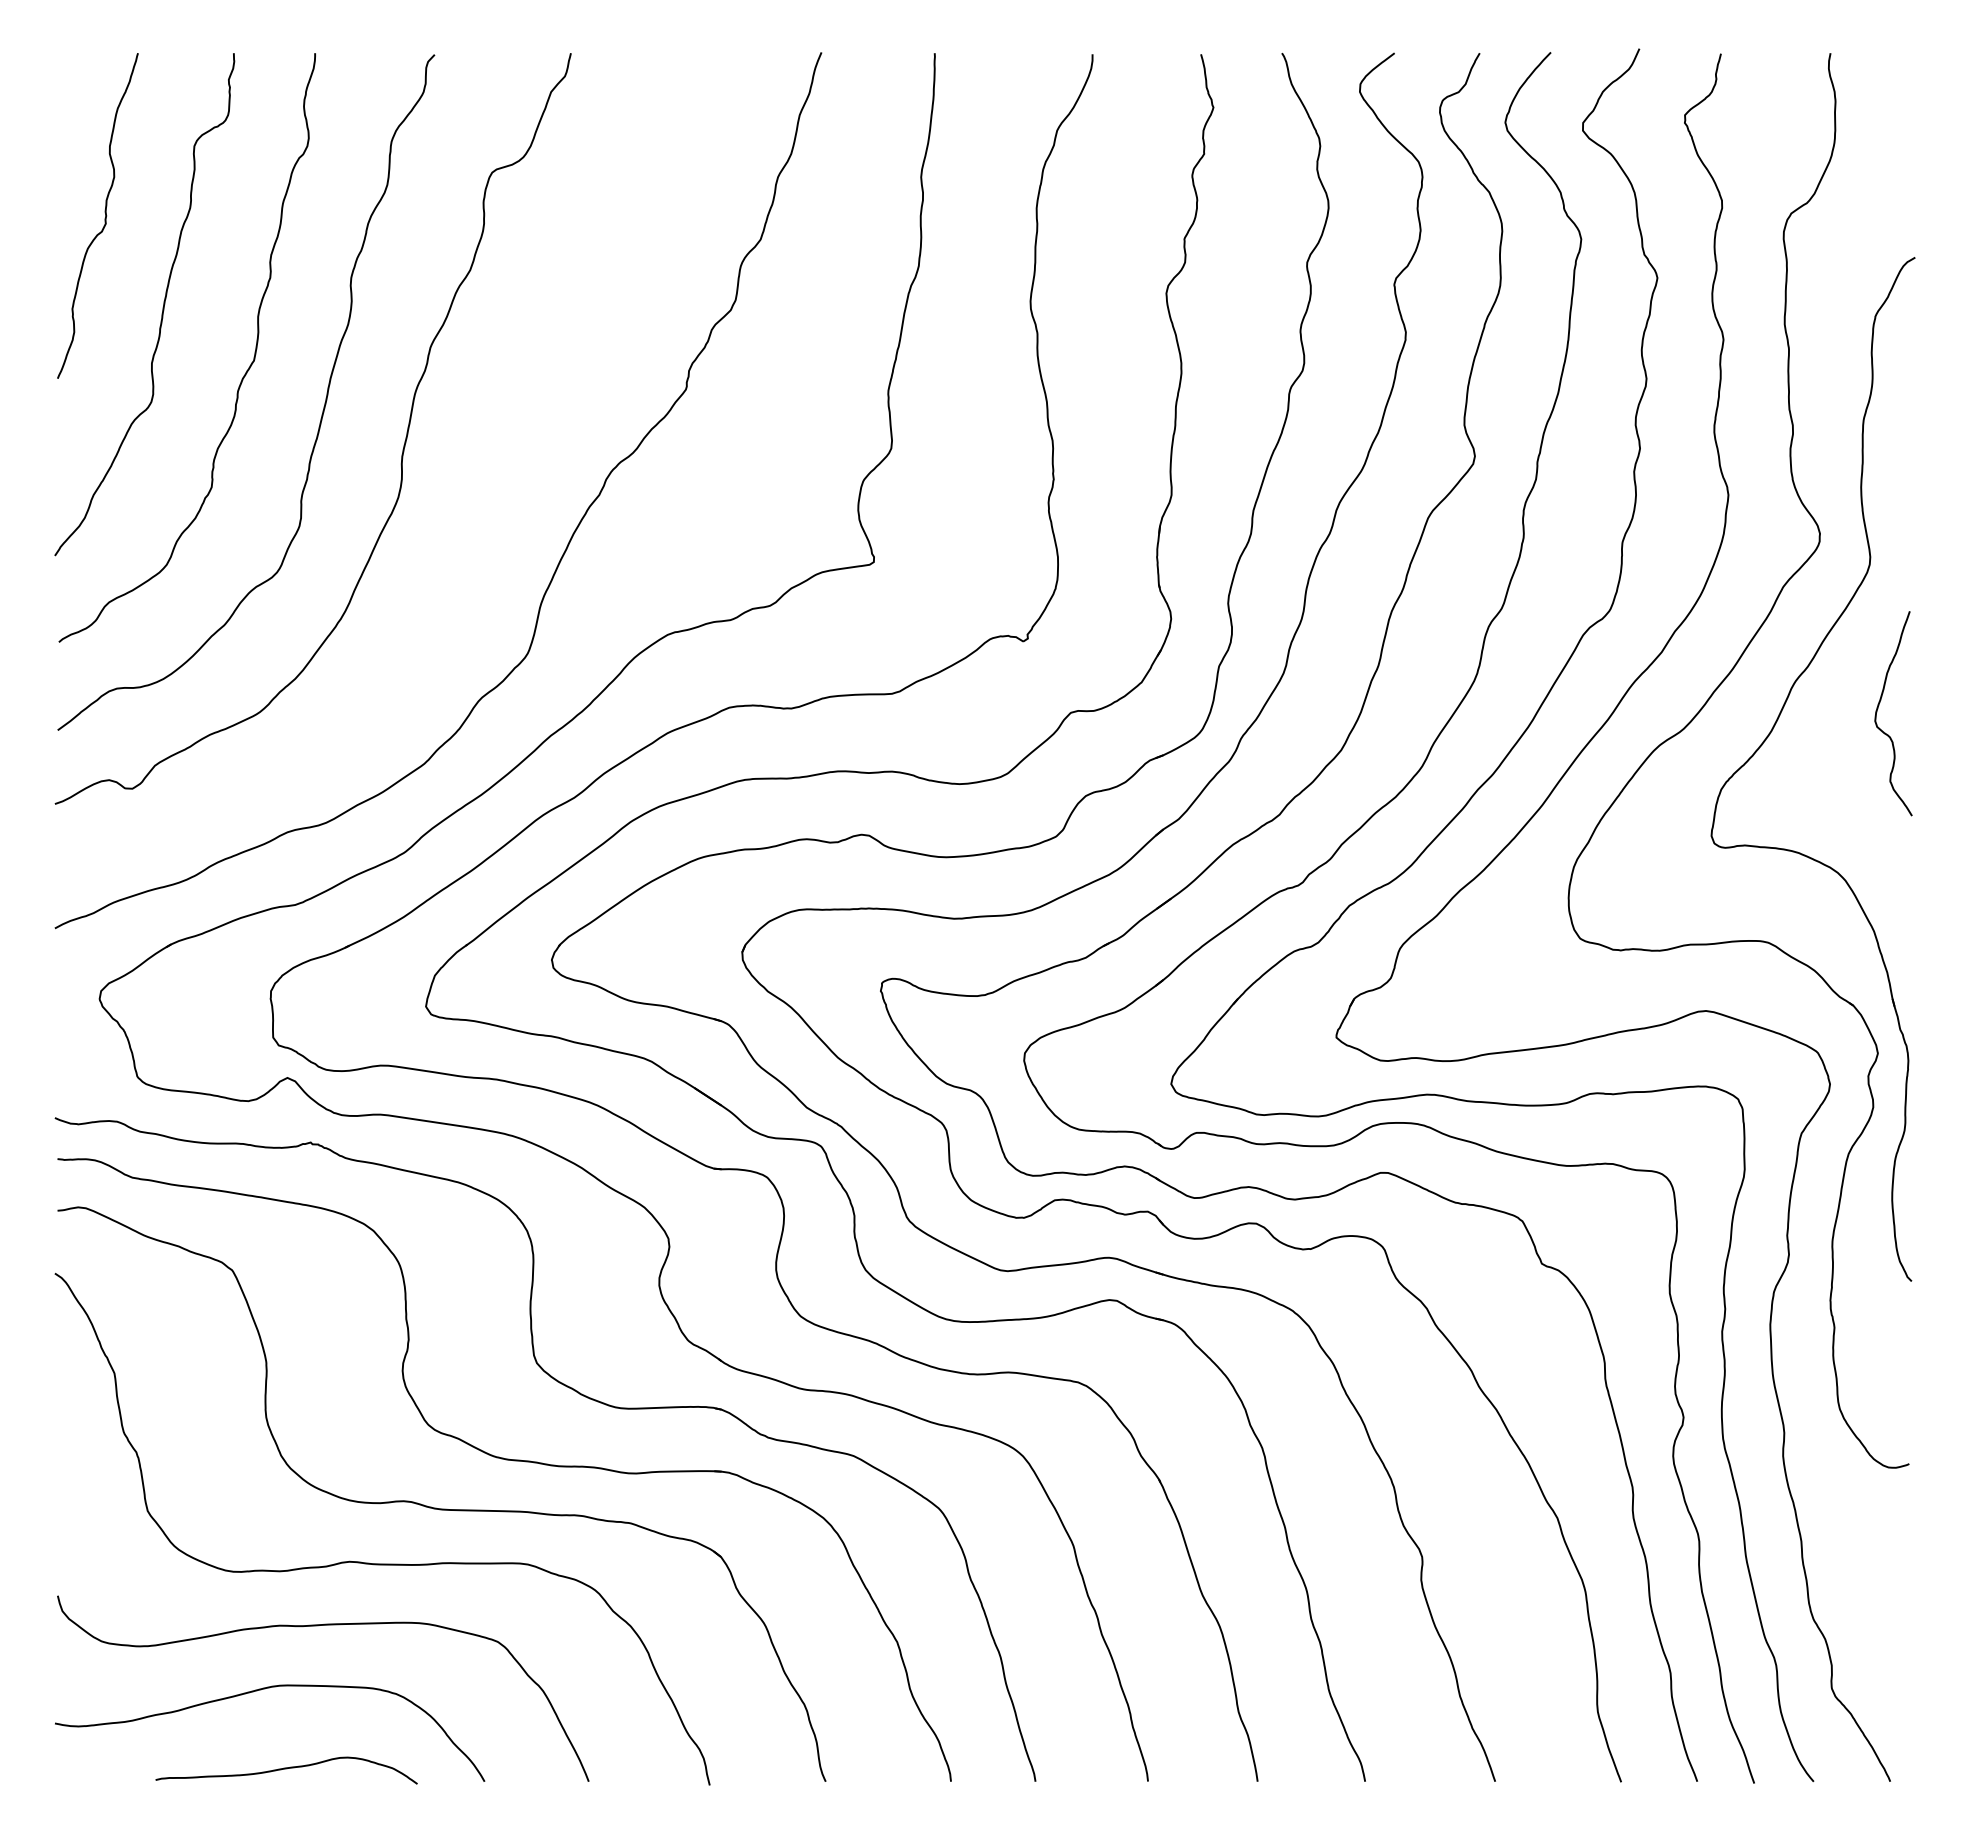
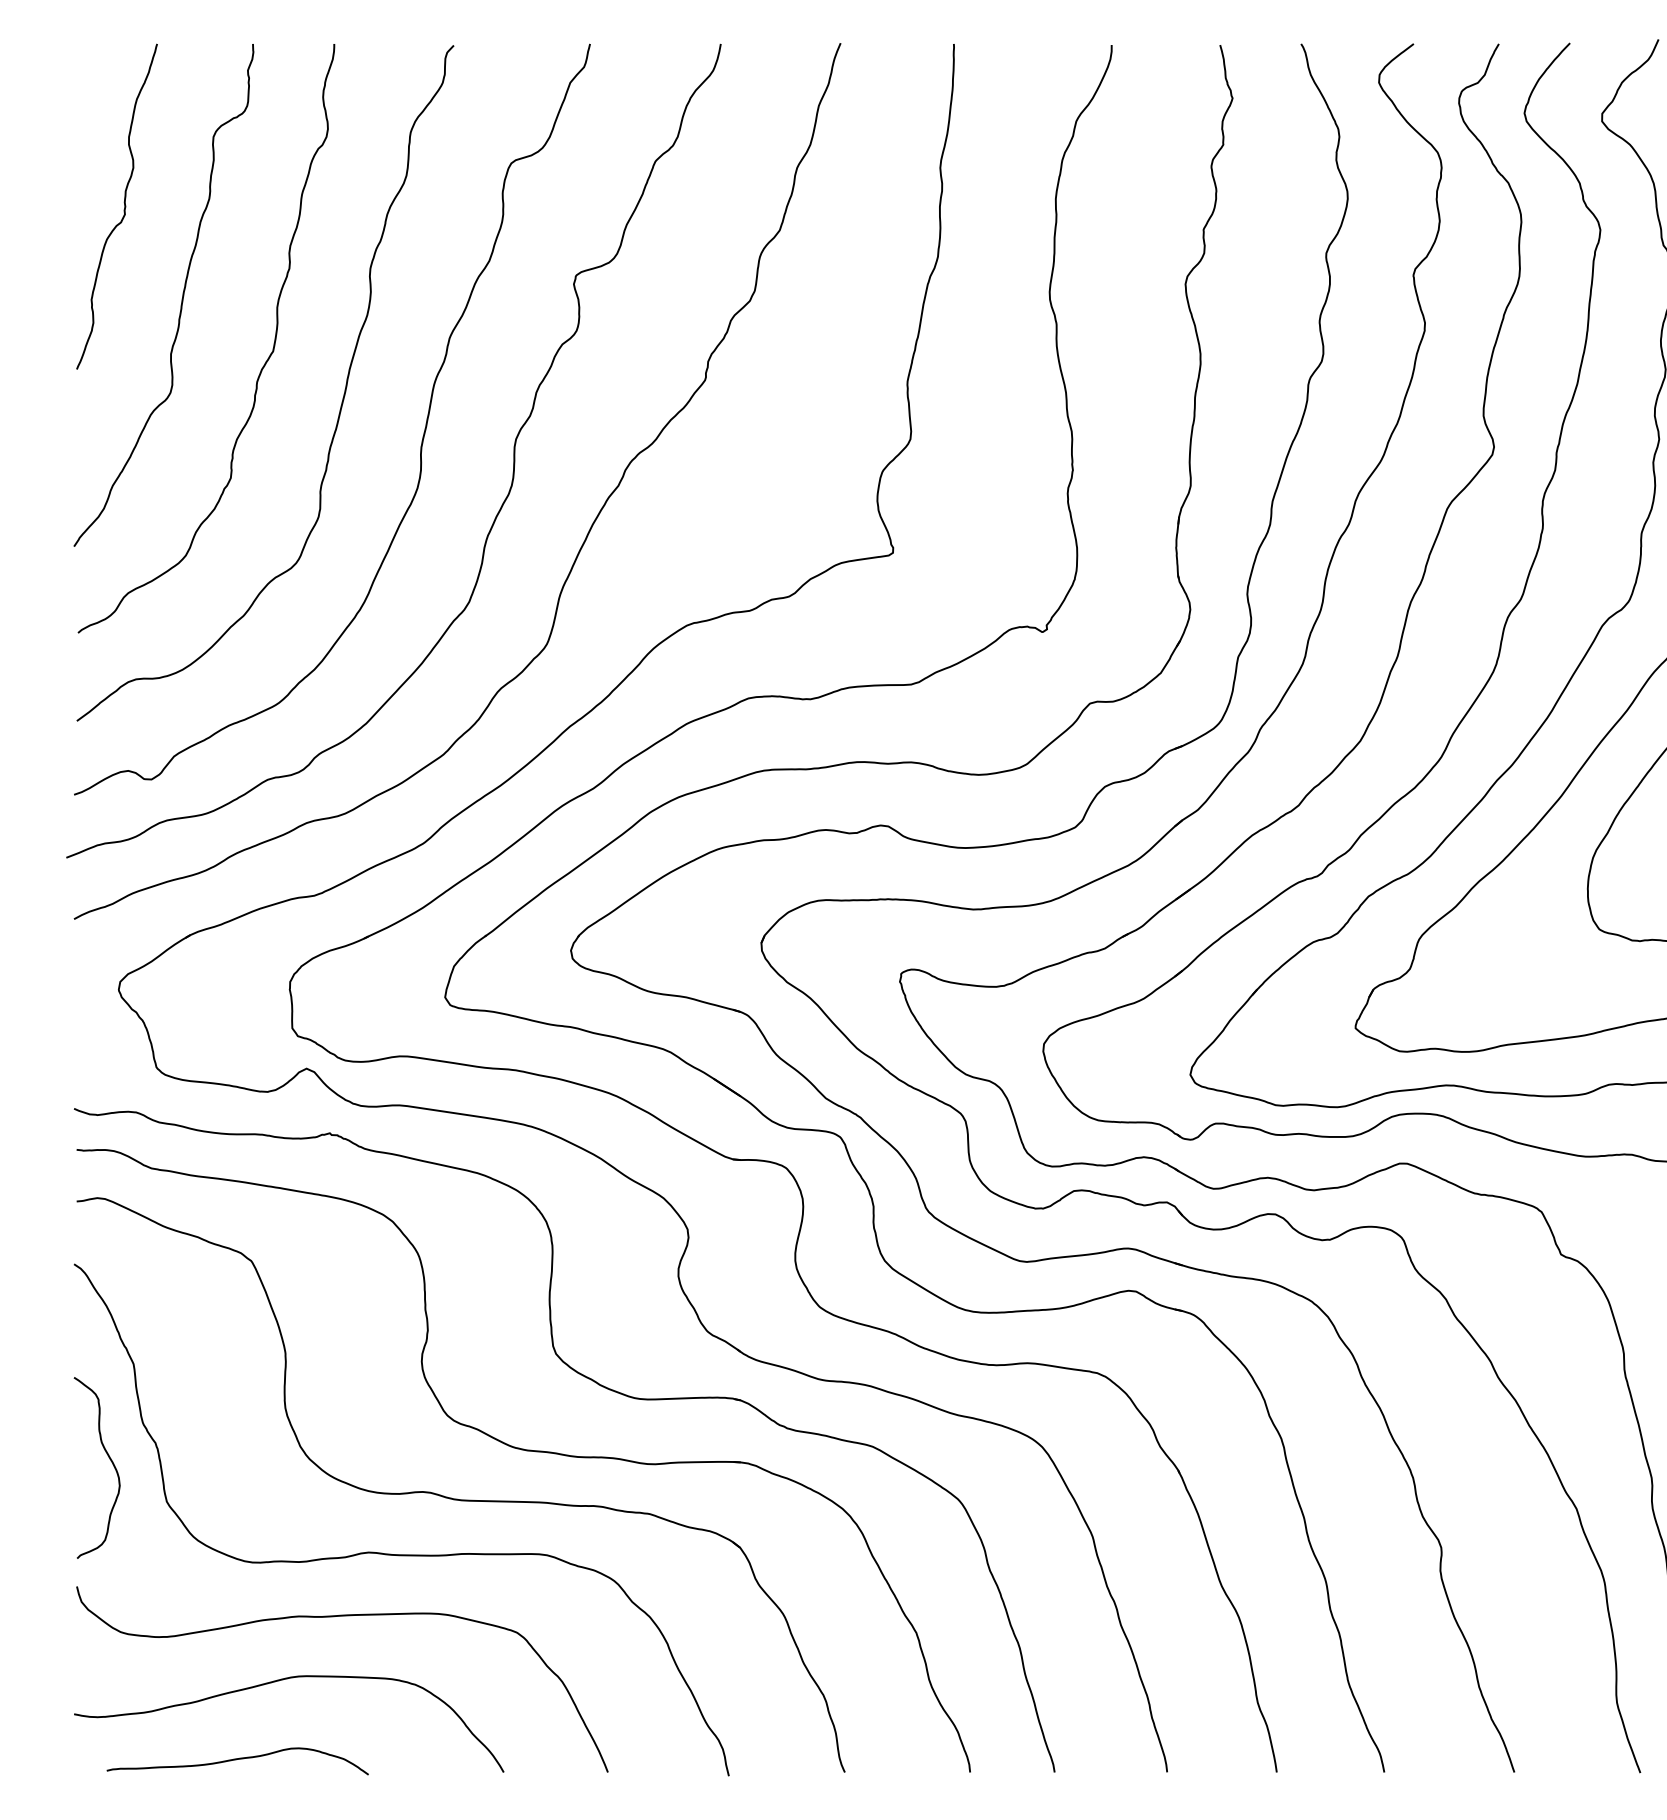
curve: (494, 460) -> (513, 451), added
curve: (89, 1467) -> (108, 1458), added
curve: (286, 1769) -> (237, 1760), moved

